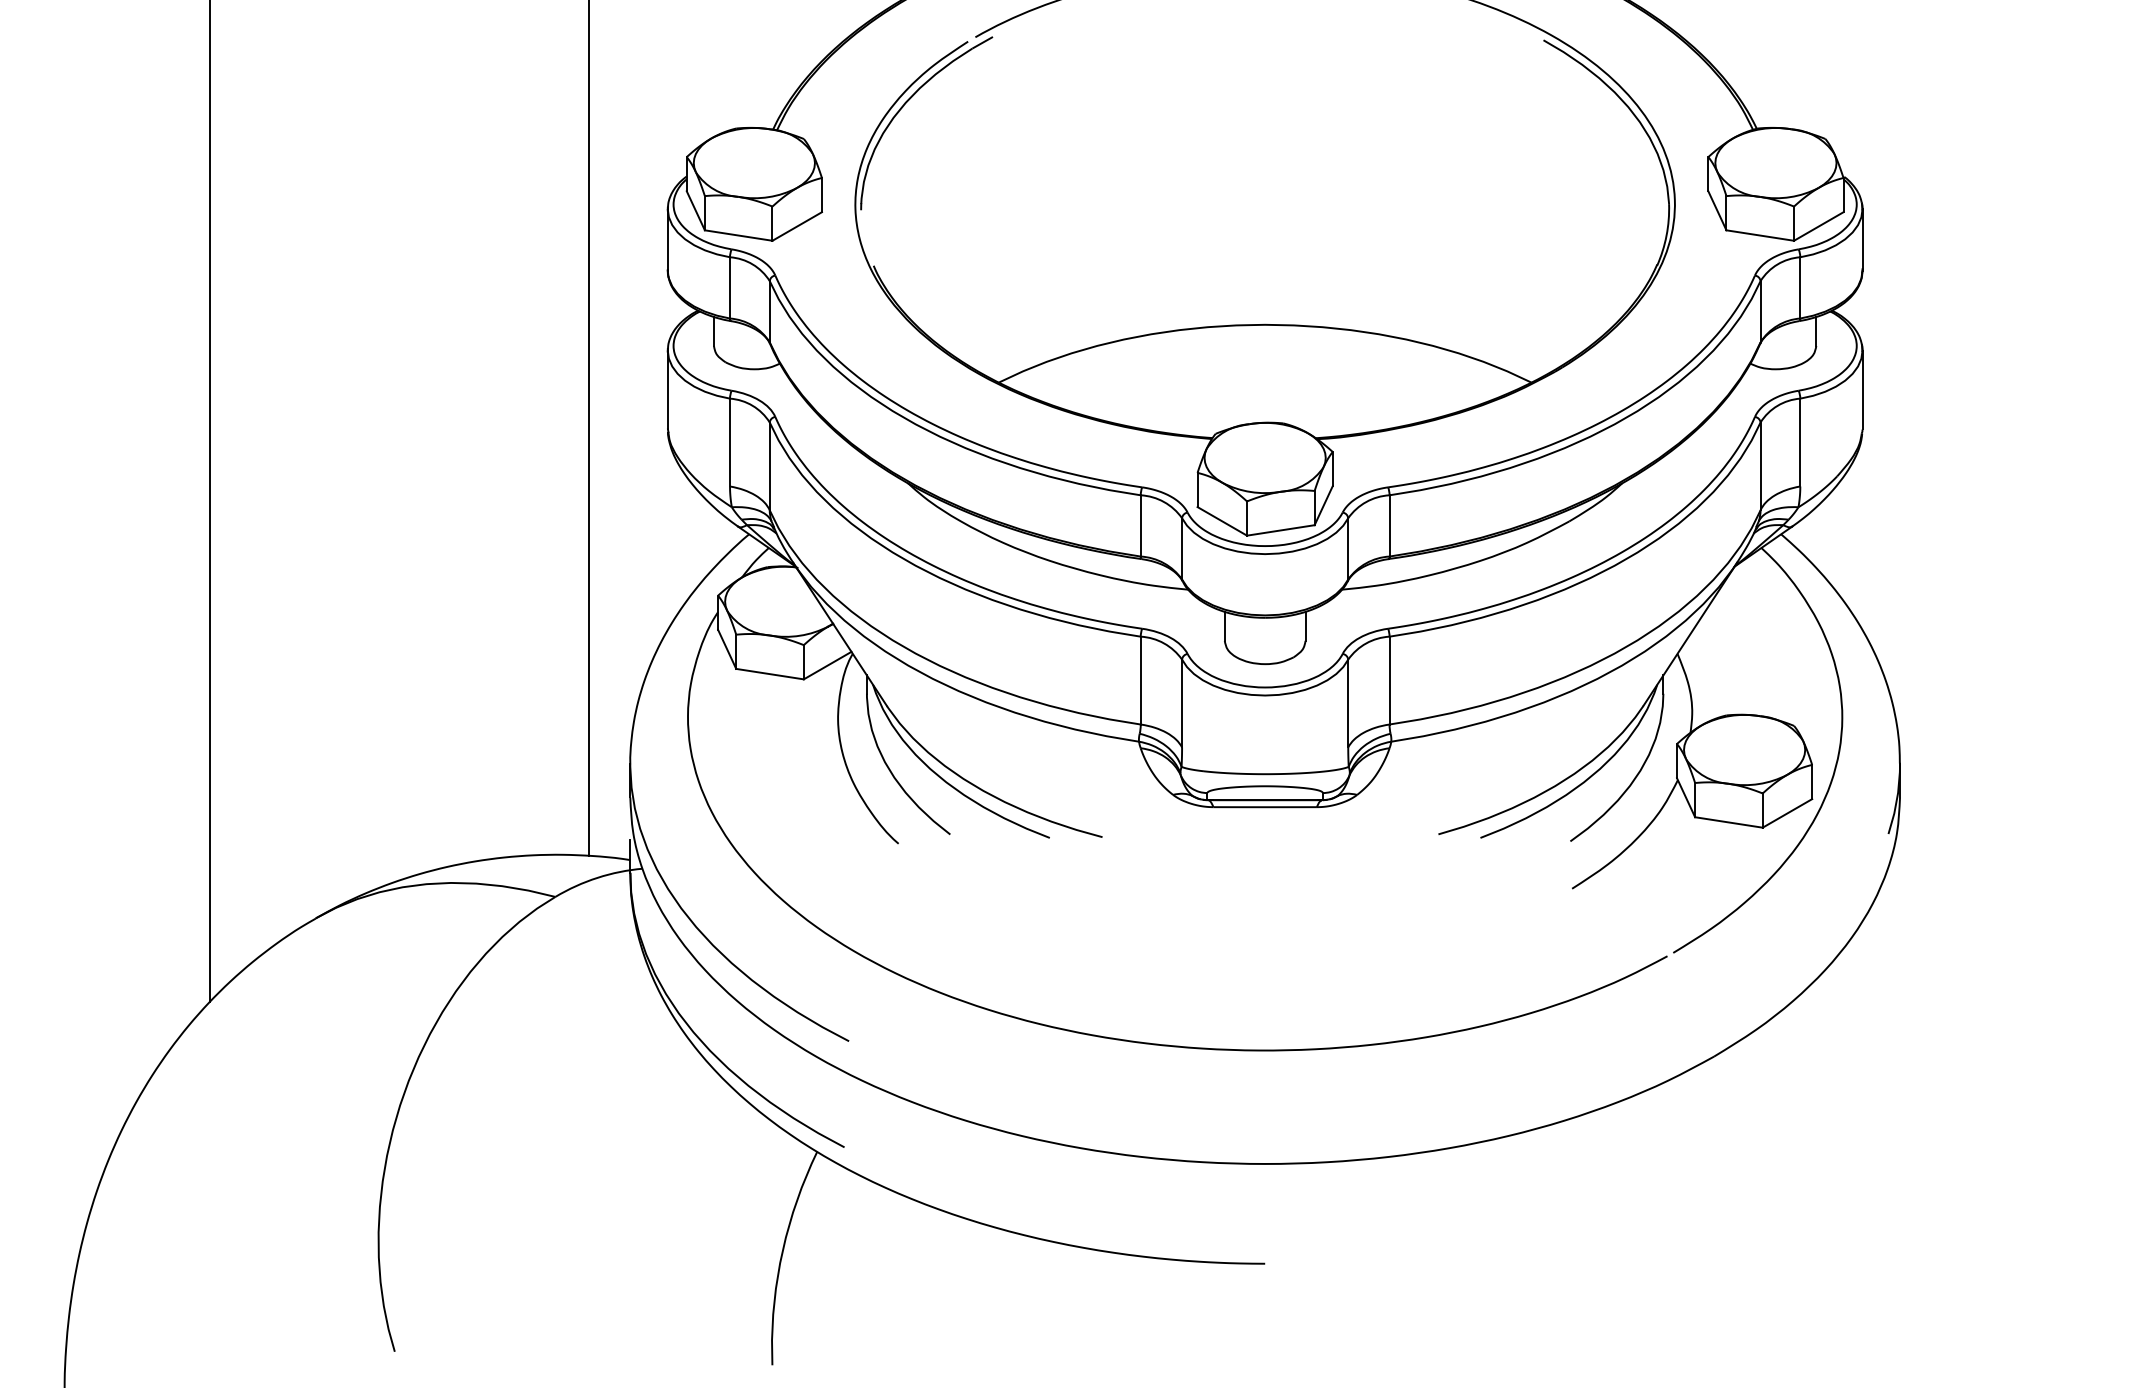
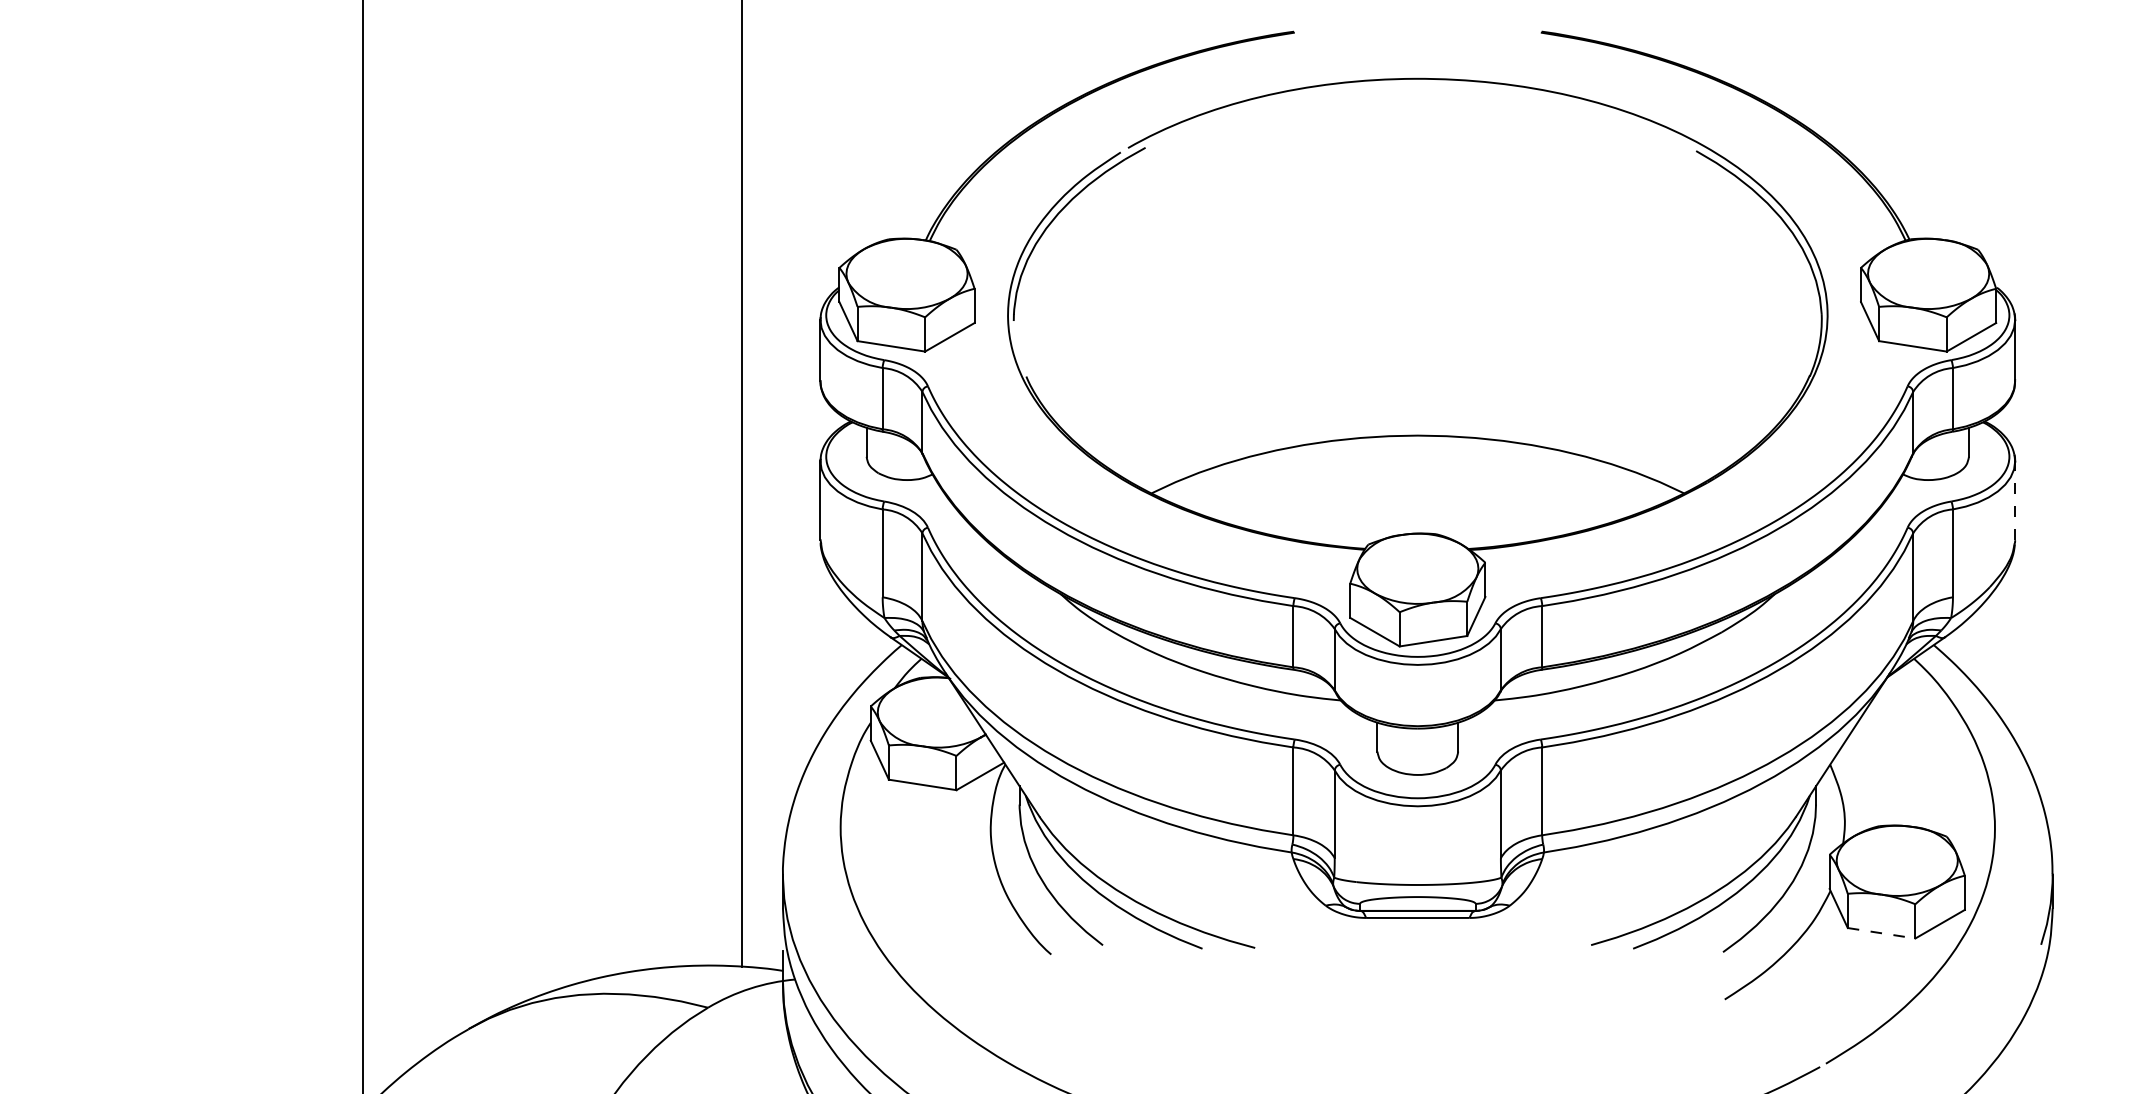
line: (1862, 389) -> (2015, 500), solid -> dashed
line: (1729, 822) -> (1882, 933), solid -> dashed

